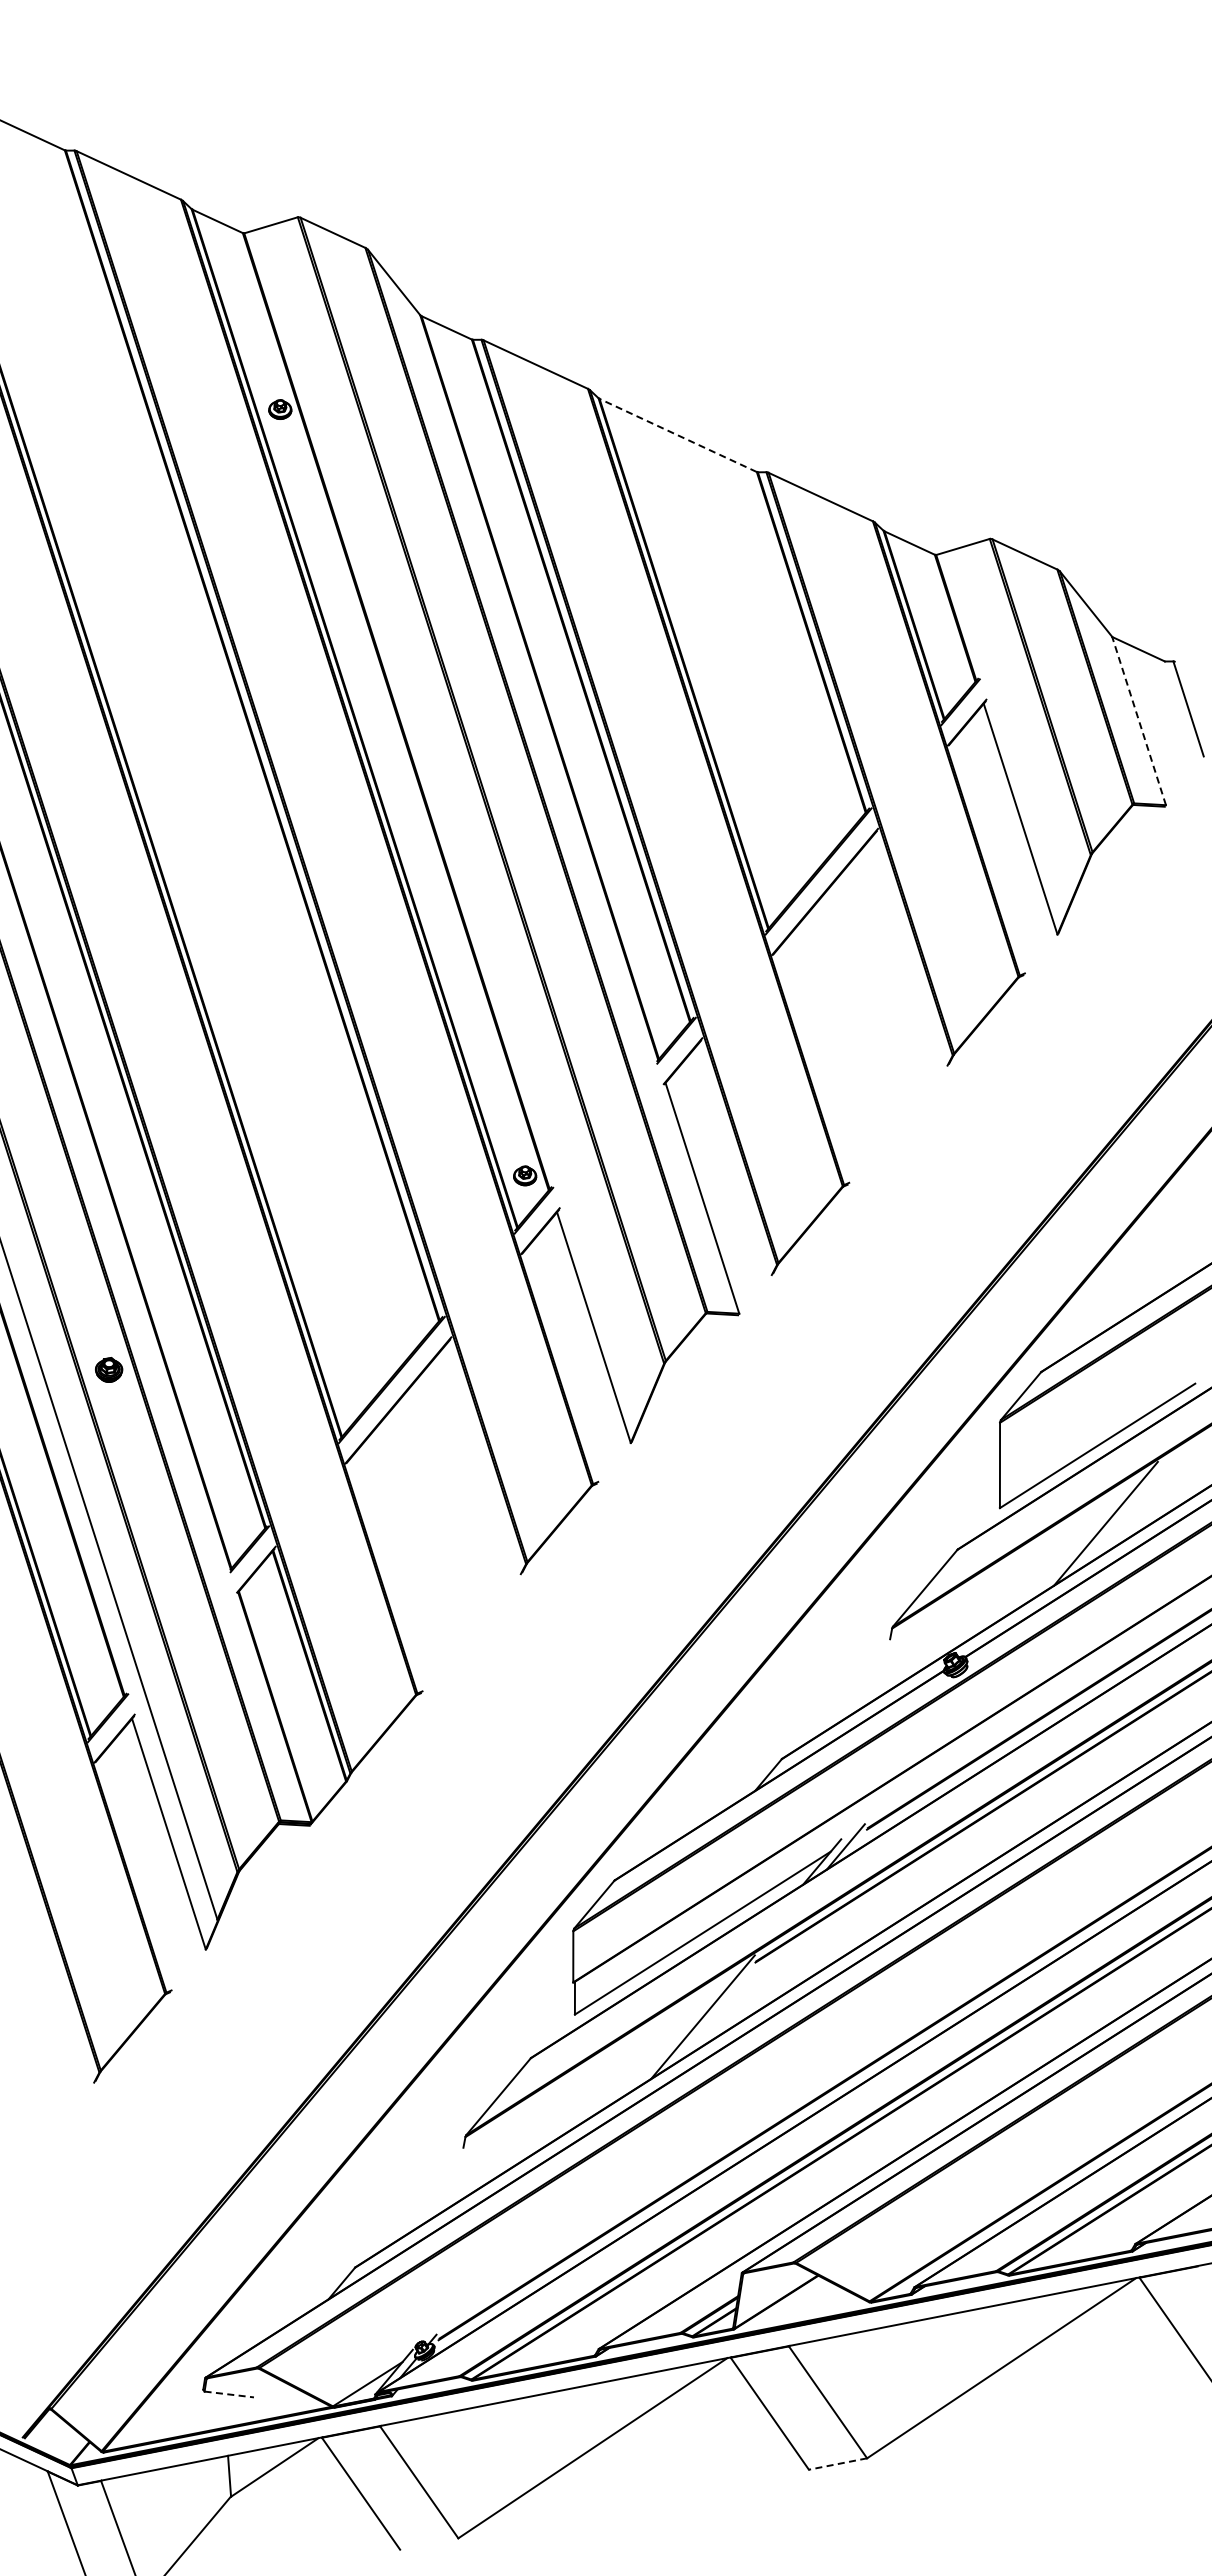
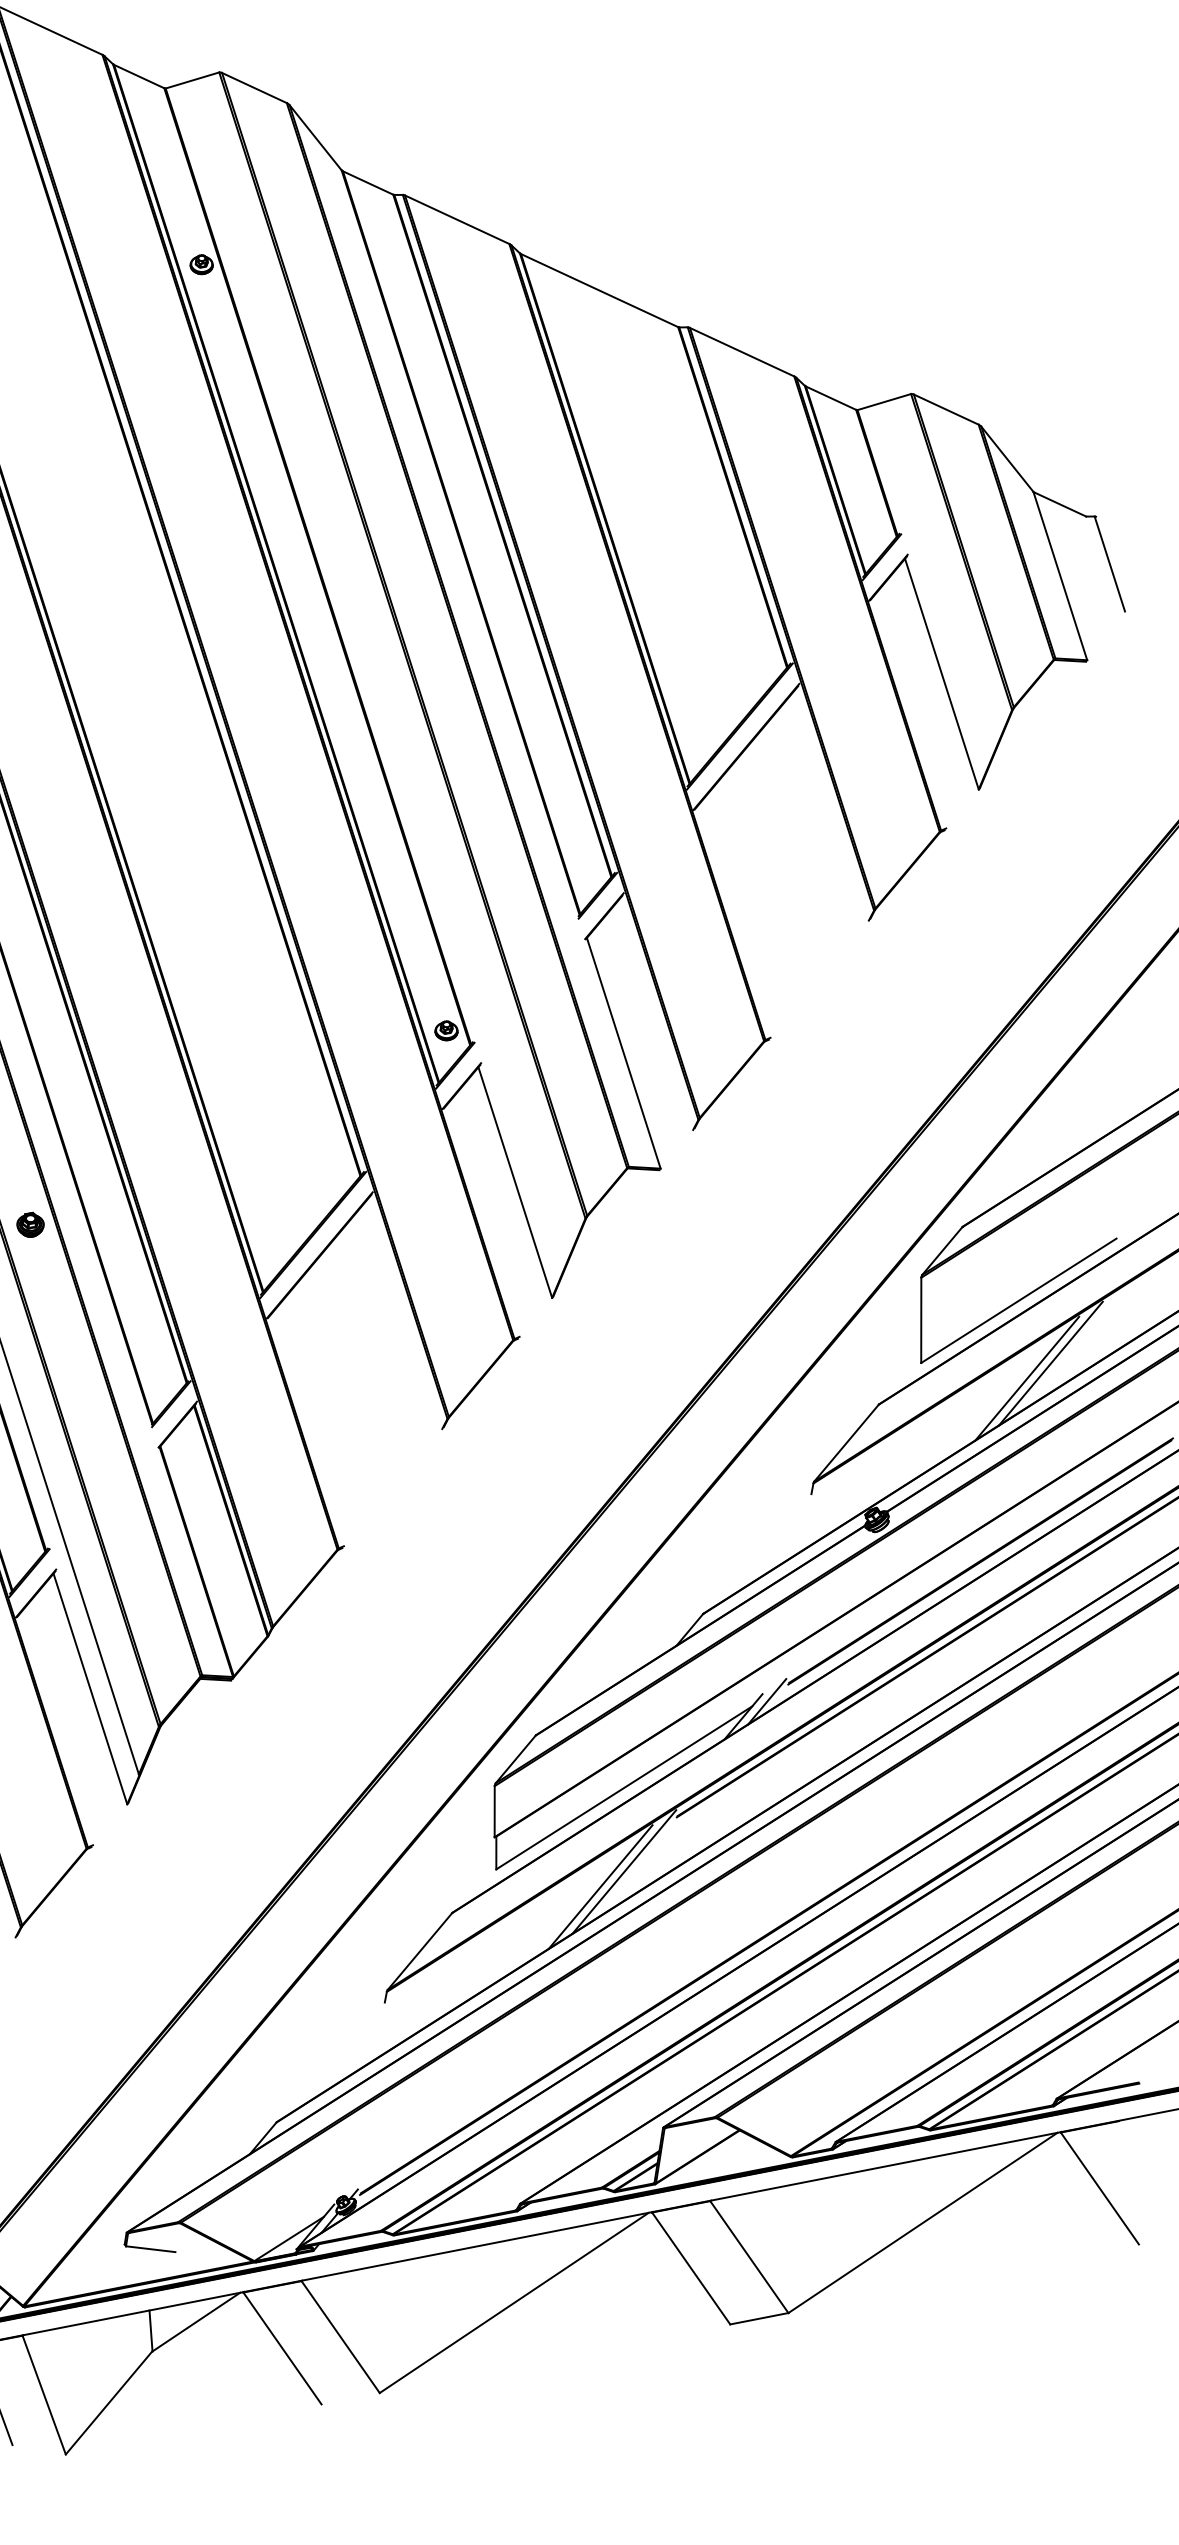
line: (678, 435) -> (599, 290), dashed -> solid
line: (1138, 720) -> (1059, 575), dashed -> solid
line: (1129, 1508) -> (1050, 1363), added
line: (679, 2032) -> (600, 1887), added
line: (229, 2394) -> (150, 2249), dashed -> solid
line: (838, 2464) -> (759, 2319), dashed -> solid

